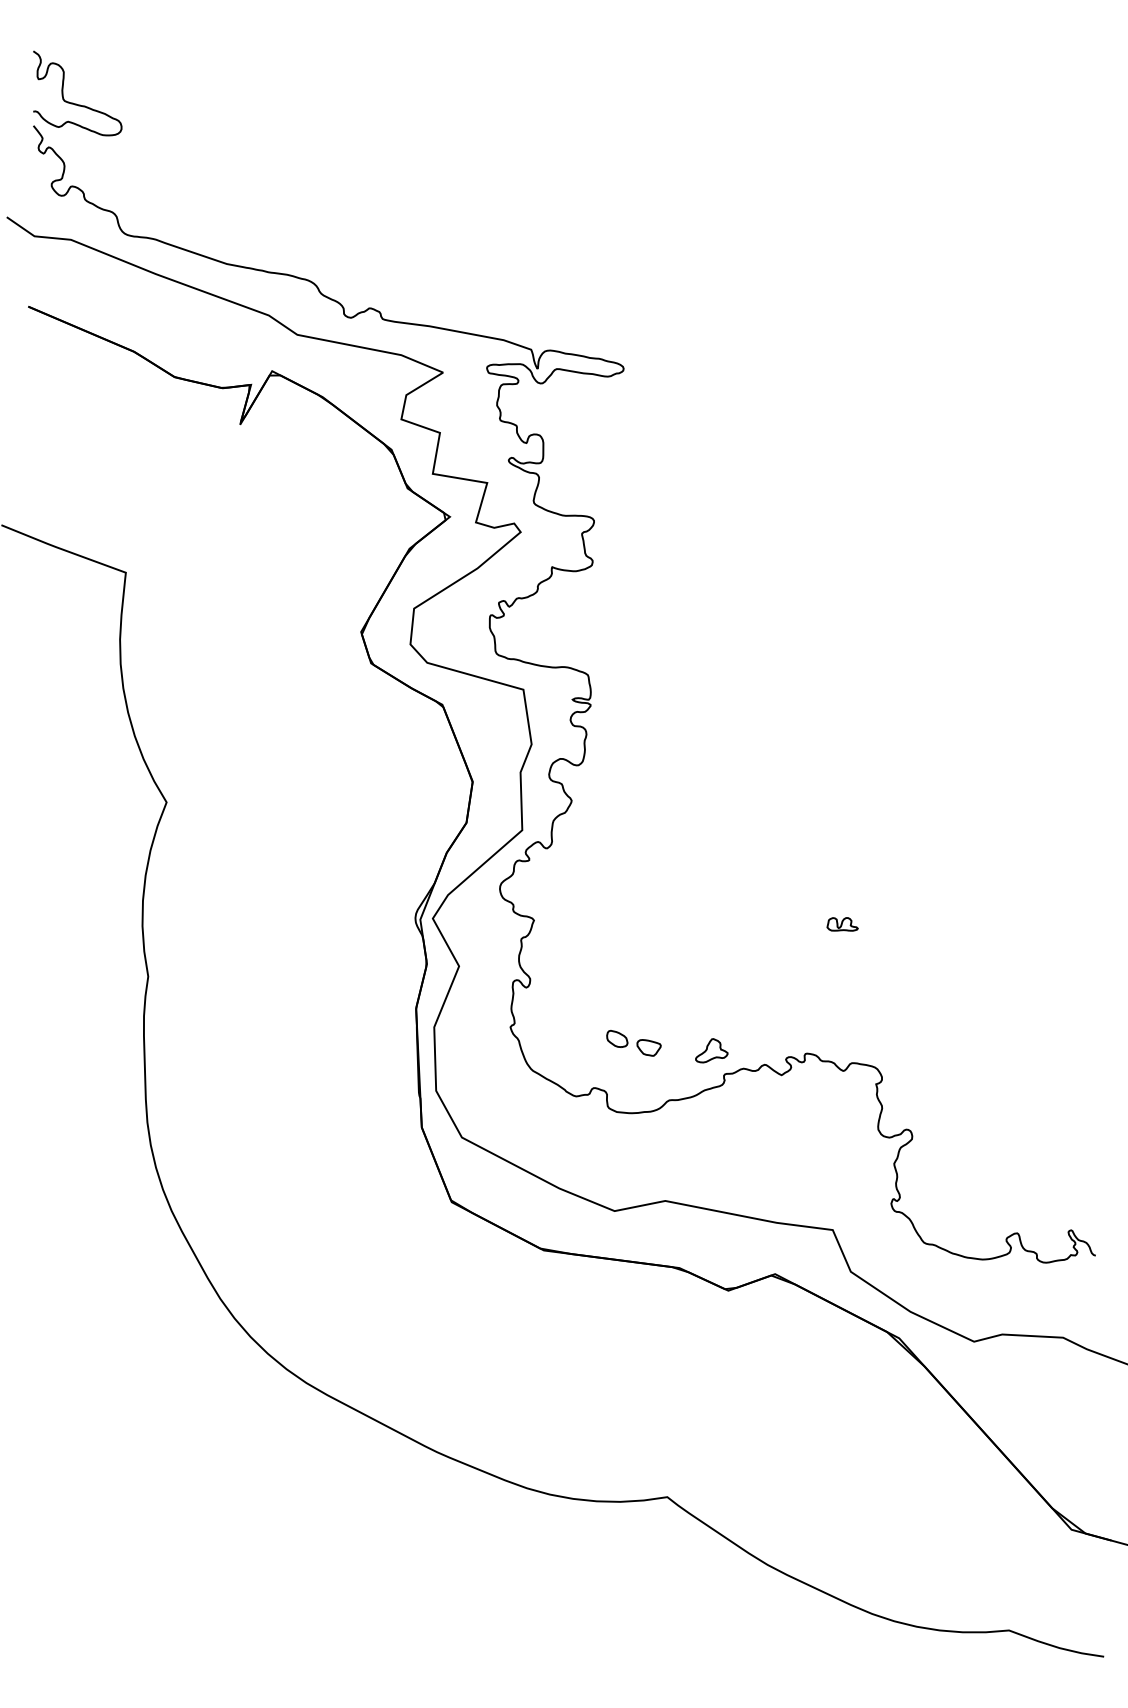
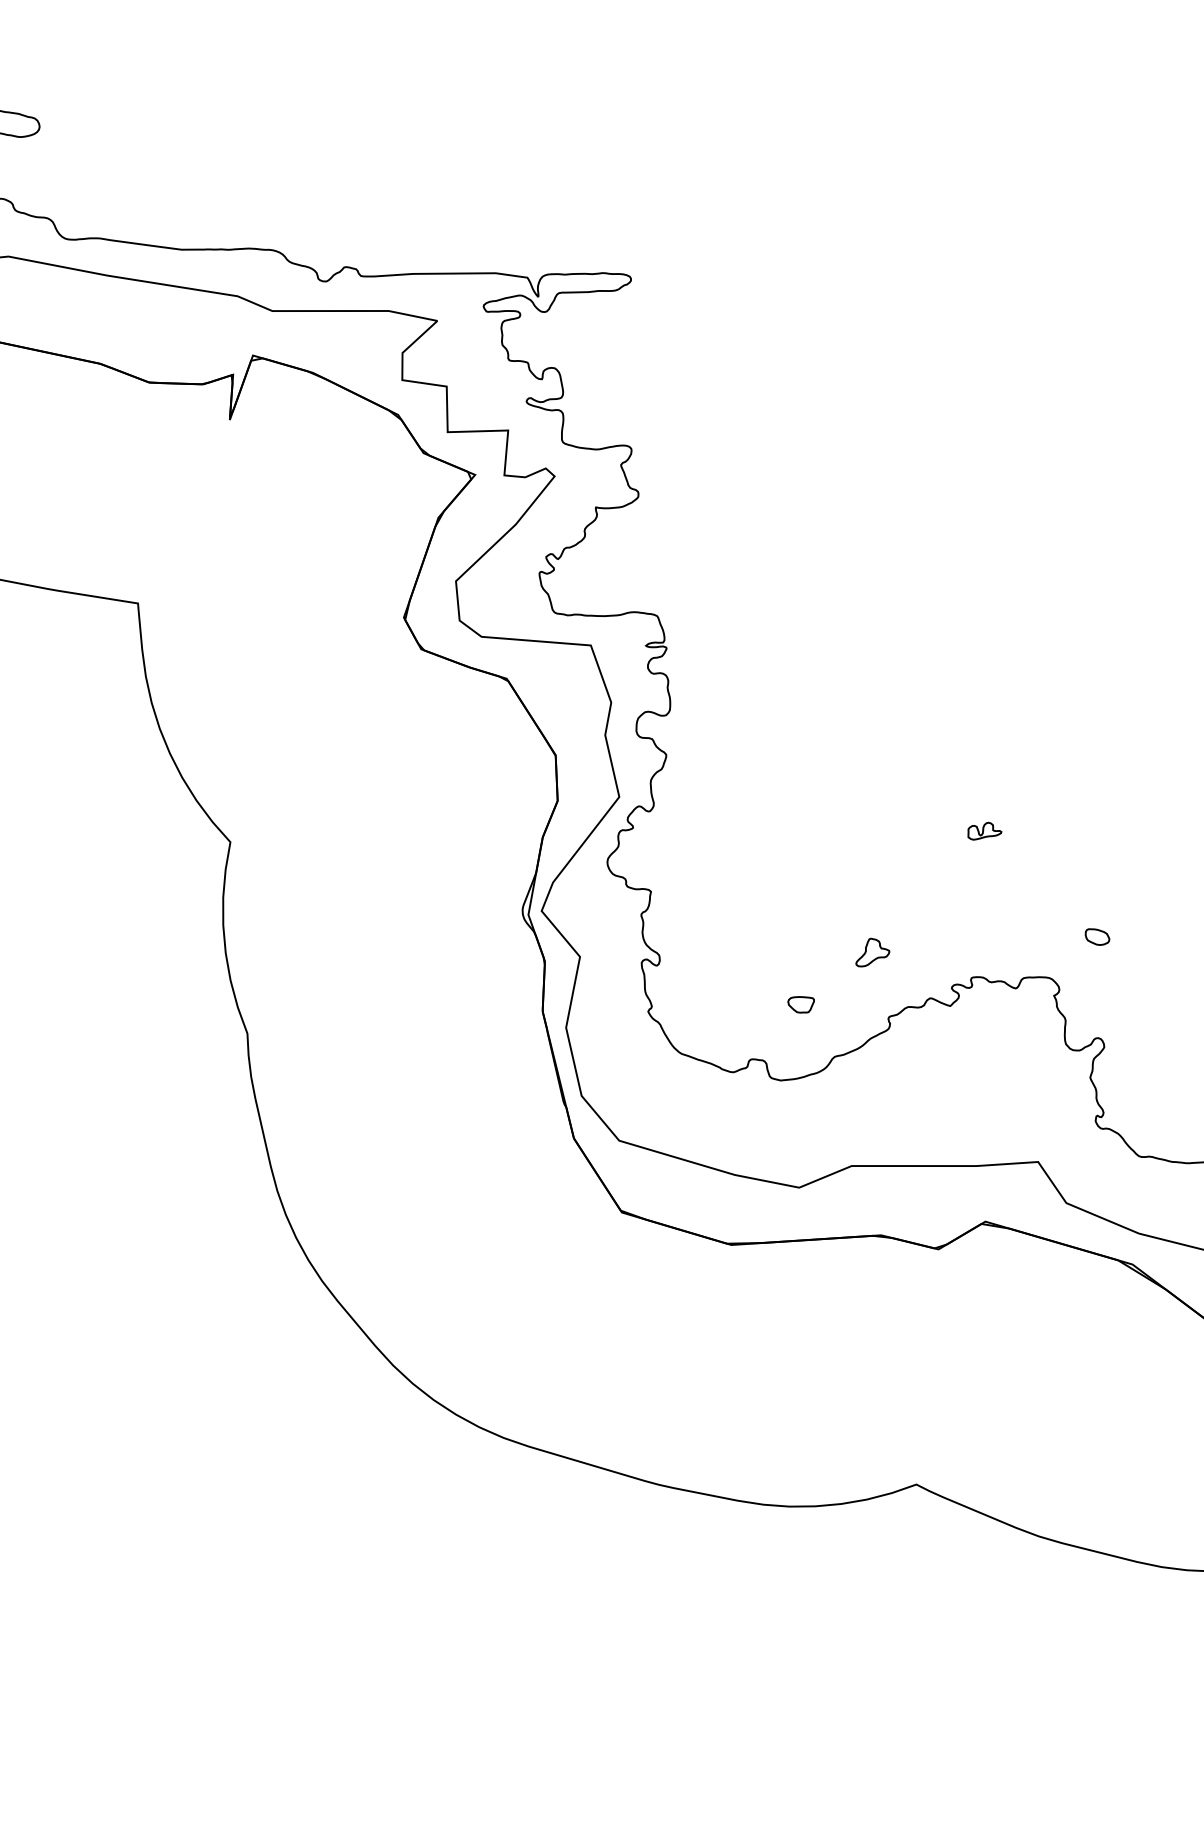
part: (617, 1038) -> (1097, 936), moved
part: (711, 1050) -> (871, 951), moved

